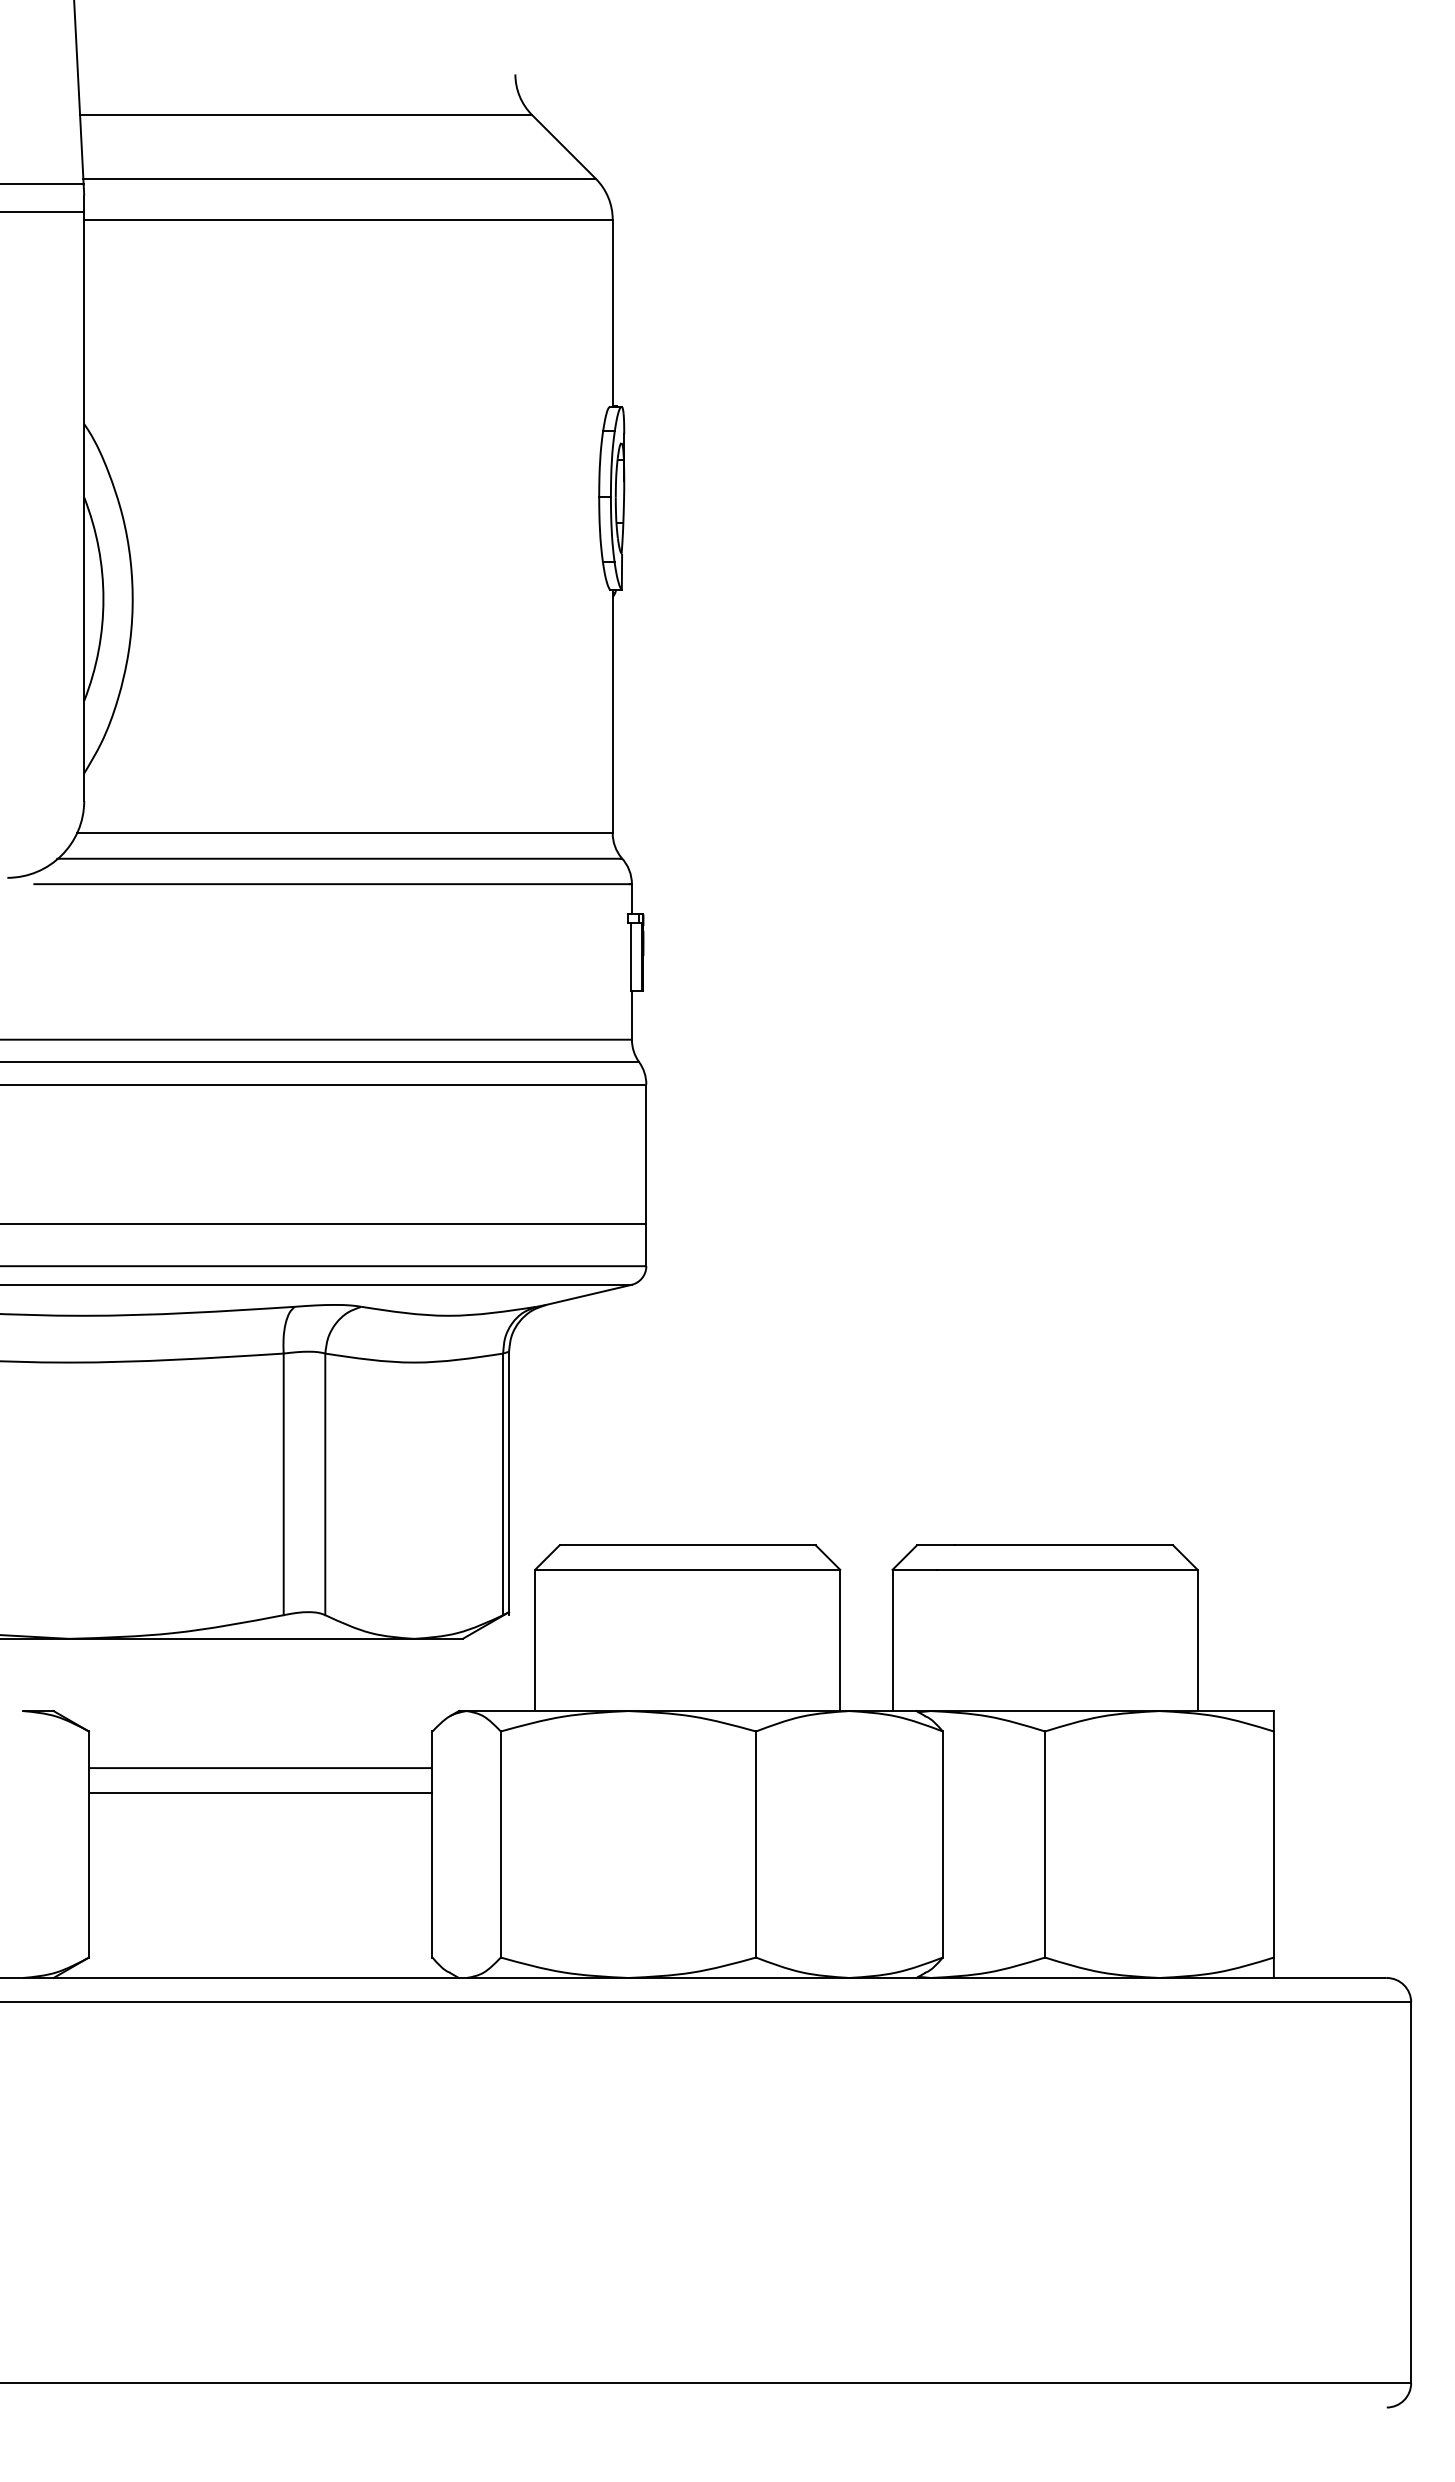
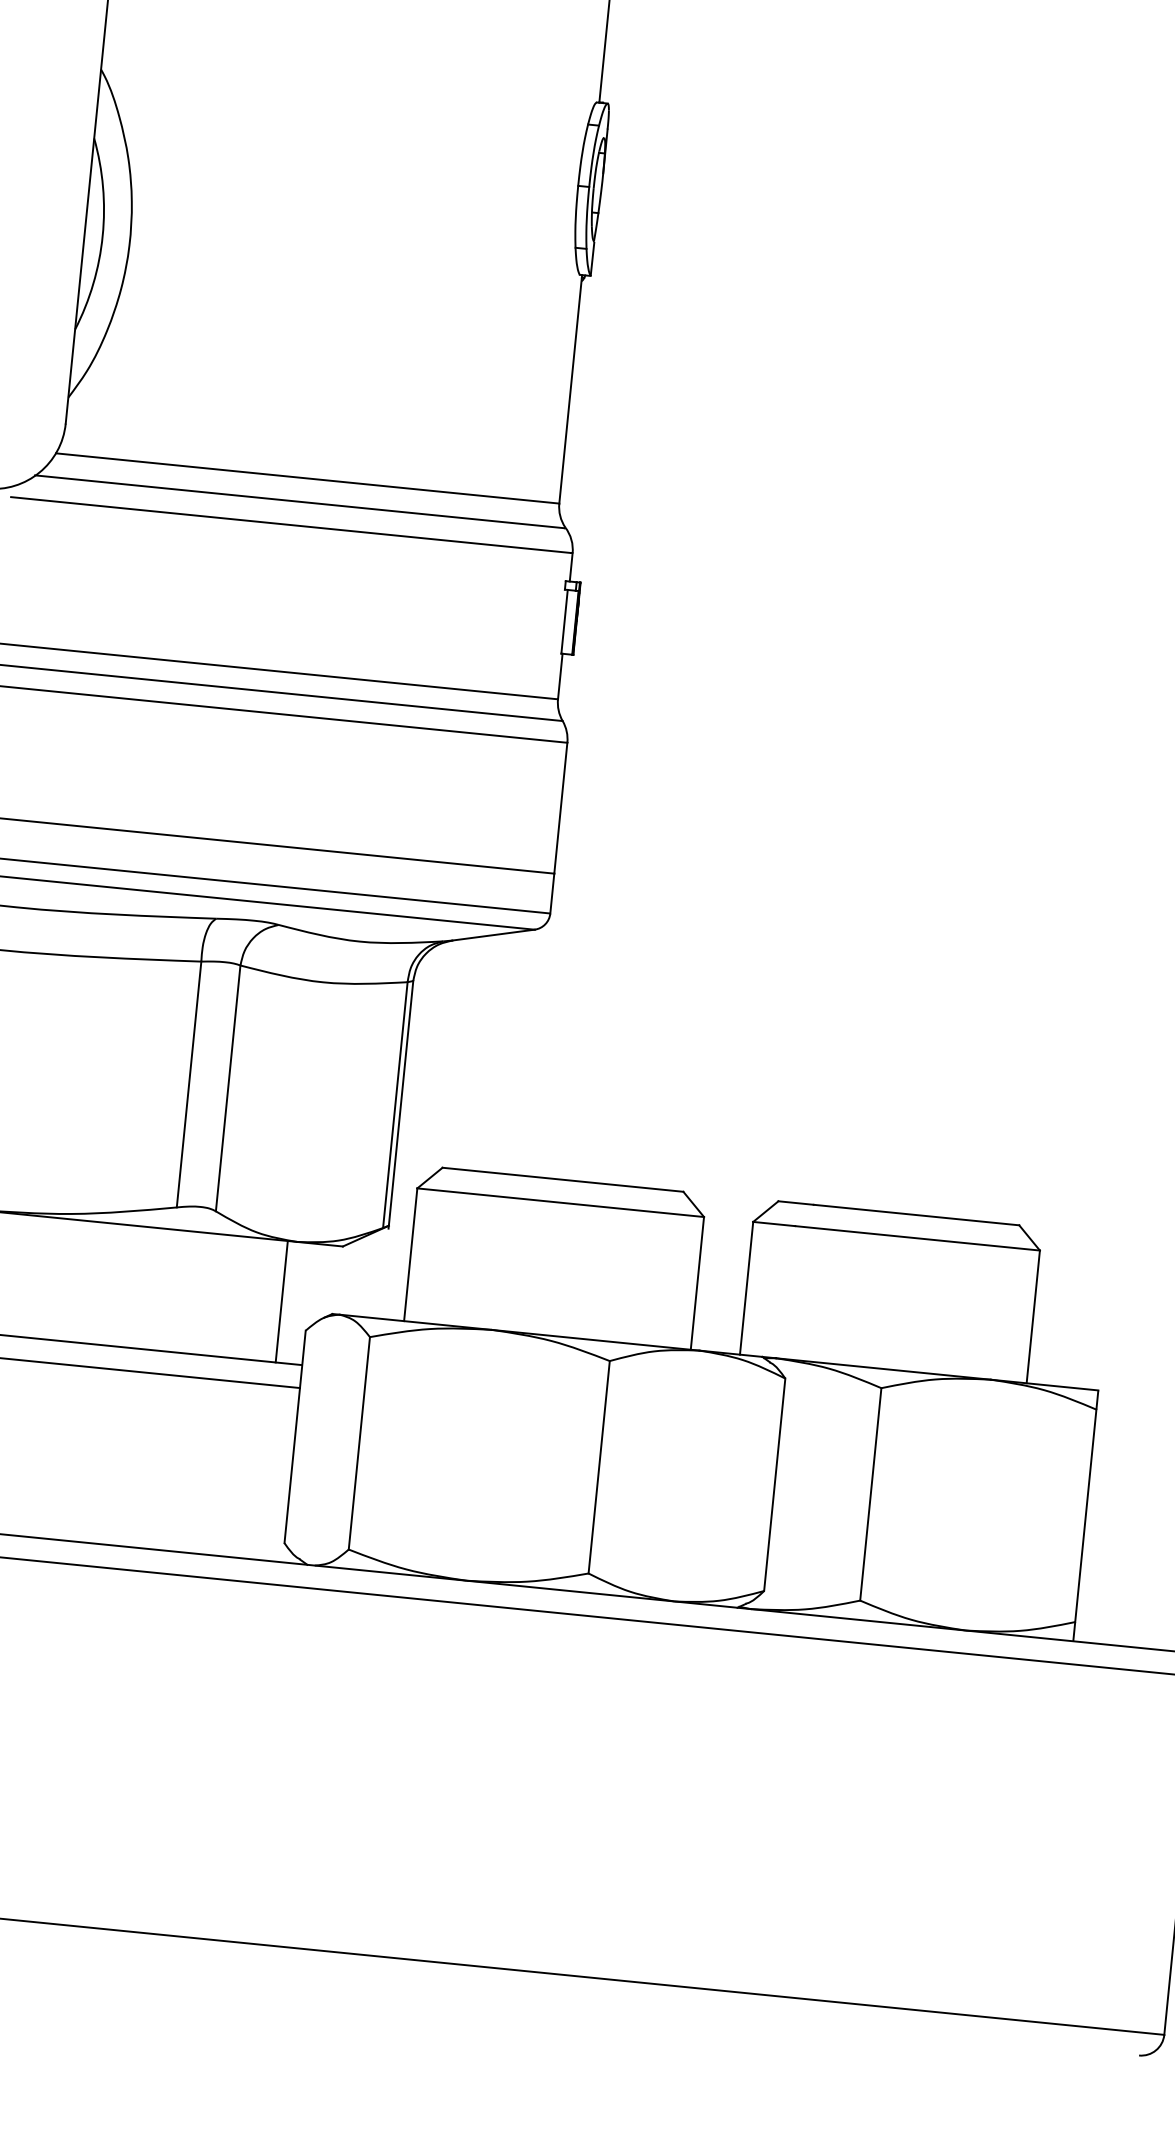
line: (404, 1703) -> (282, 1301), added

